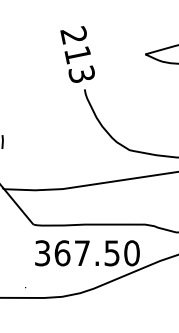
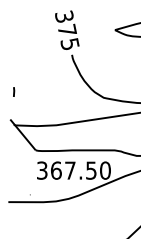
text: (76, 54) -> (66, 30), 213 -> 375

